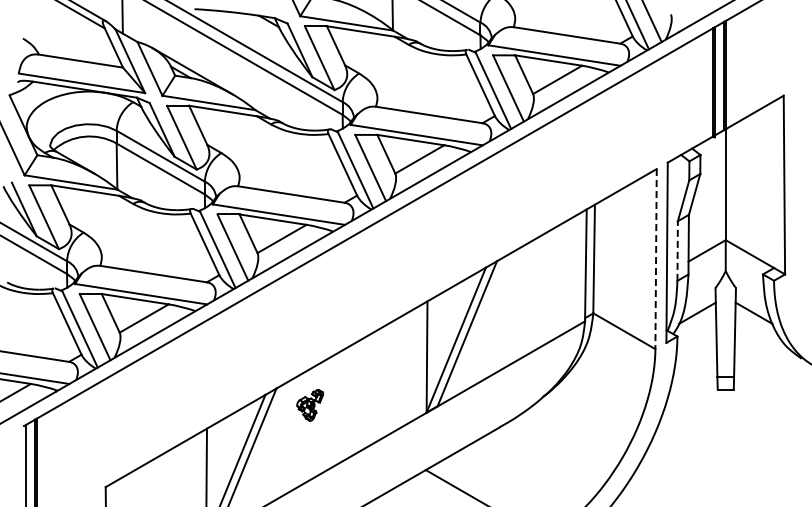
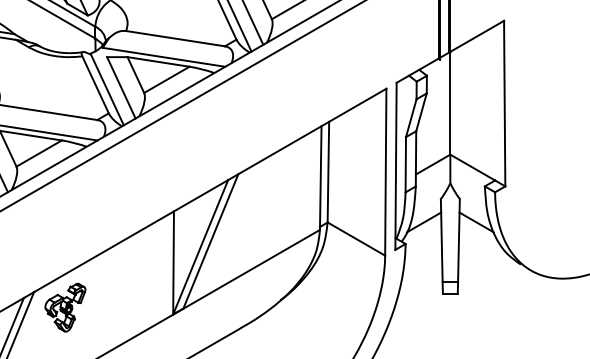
line: (677, 251) -> (405, 165), dashed -> solid
line: (656, 259) -> (386, 172), dashed -> solid
part: (309, 405) -> (64, 307), size x1.67

